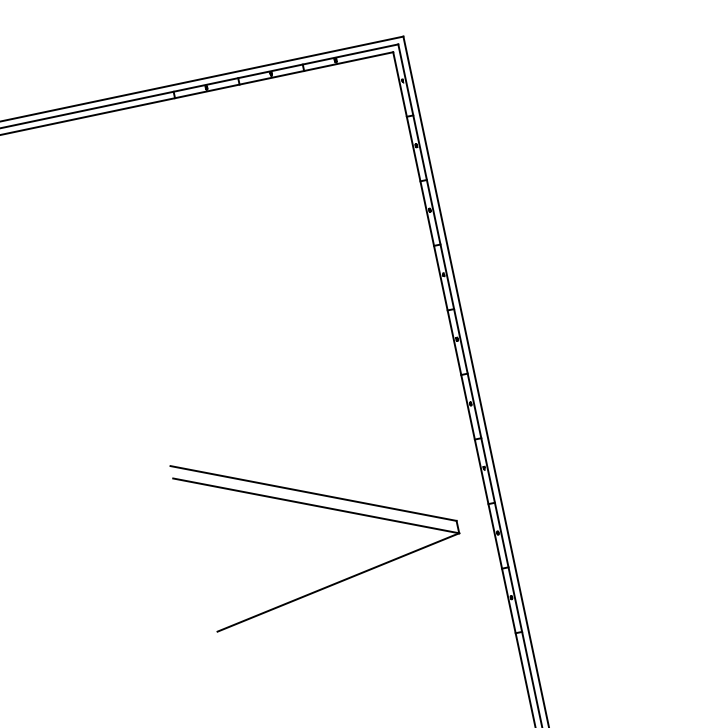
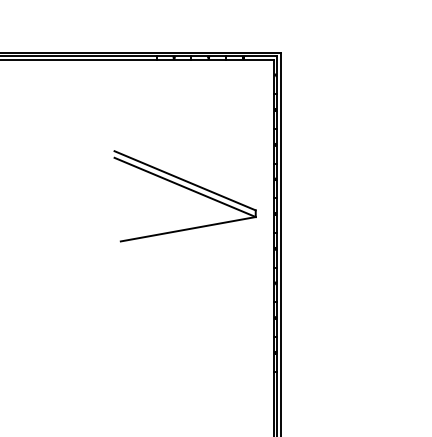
part: (321, 508) -> (187, 189), moved

